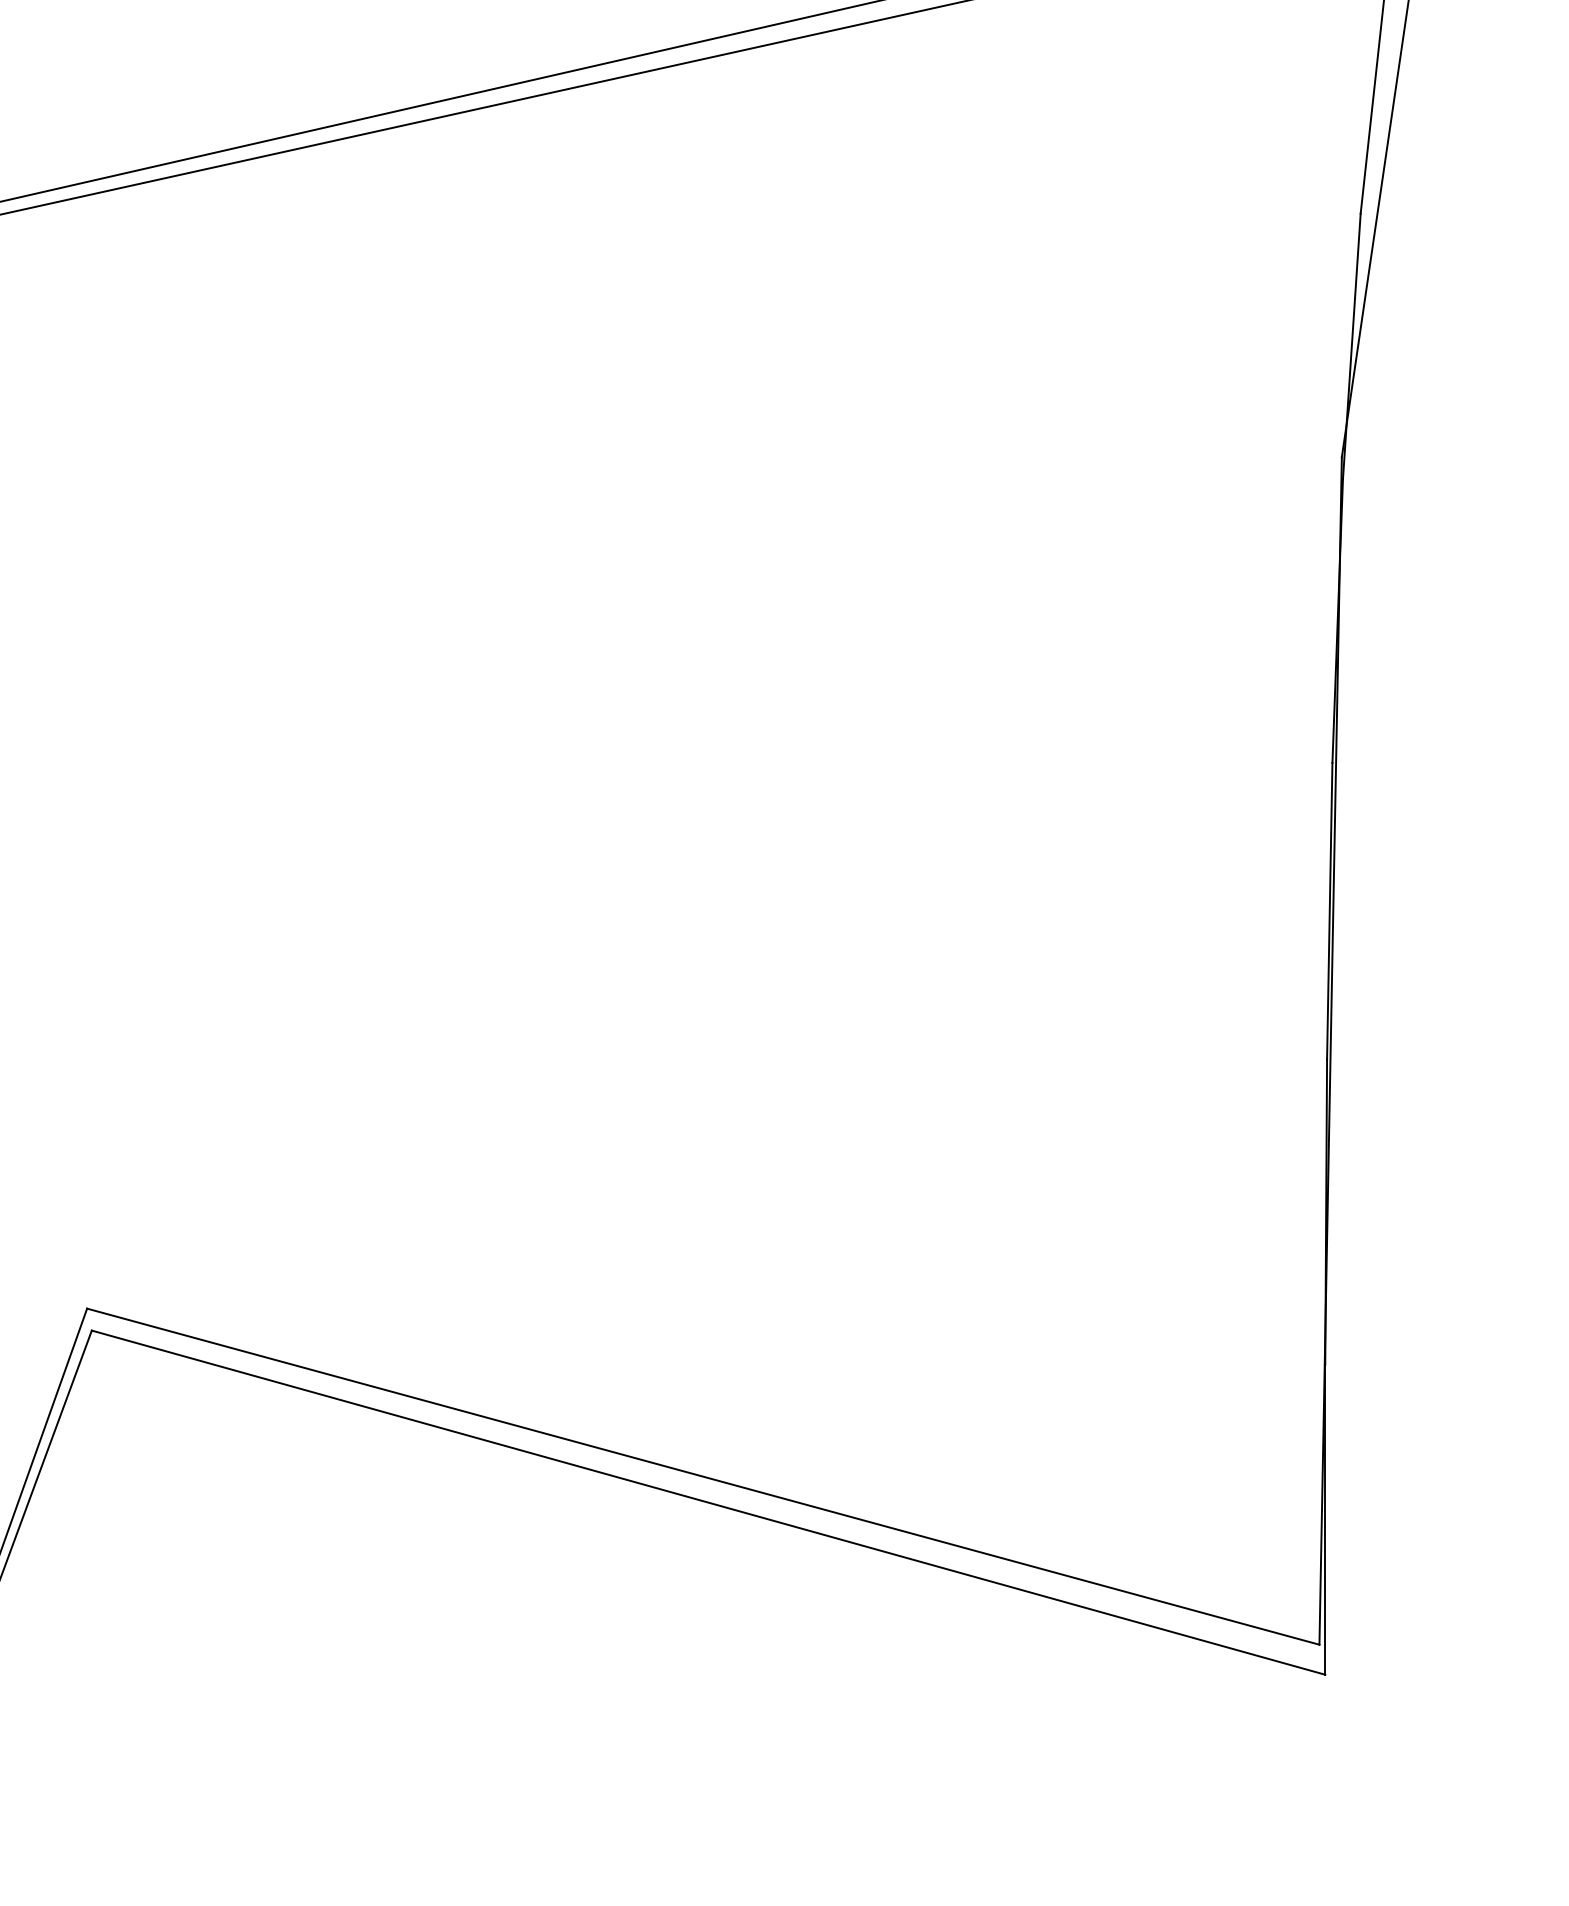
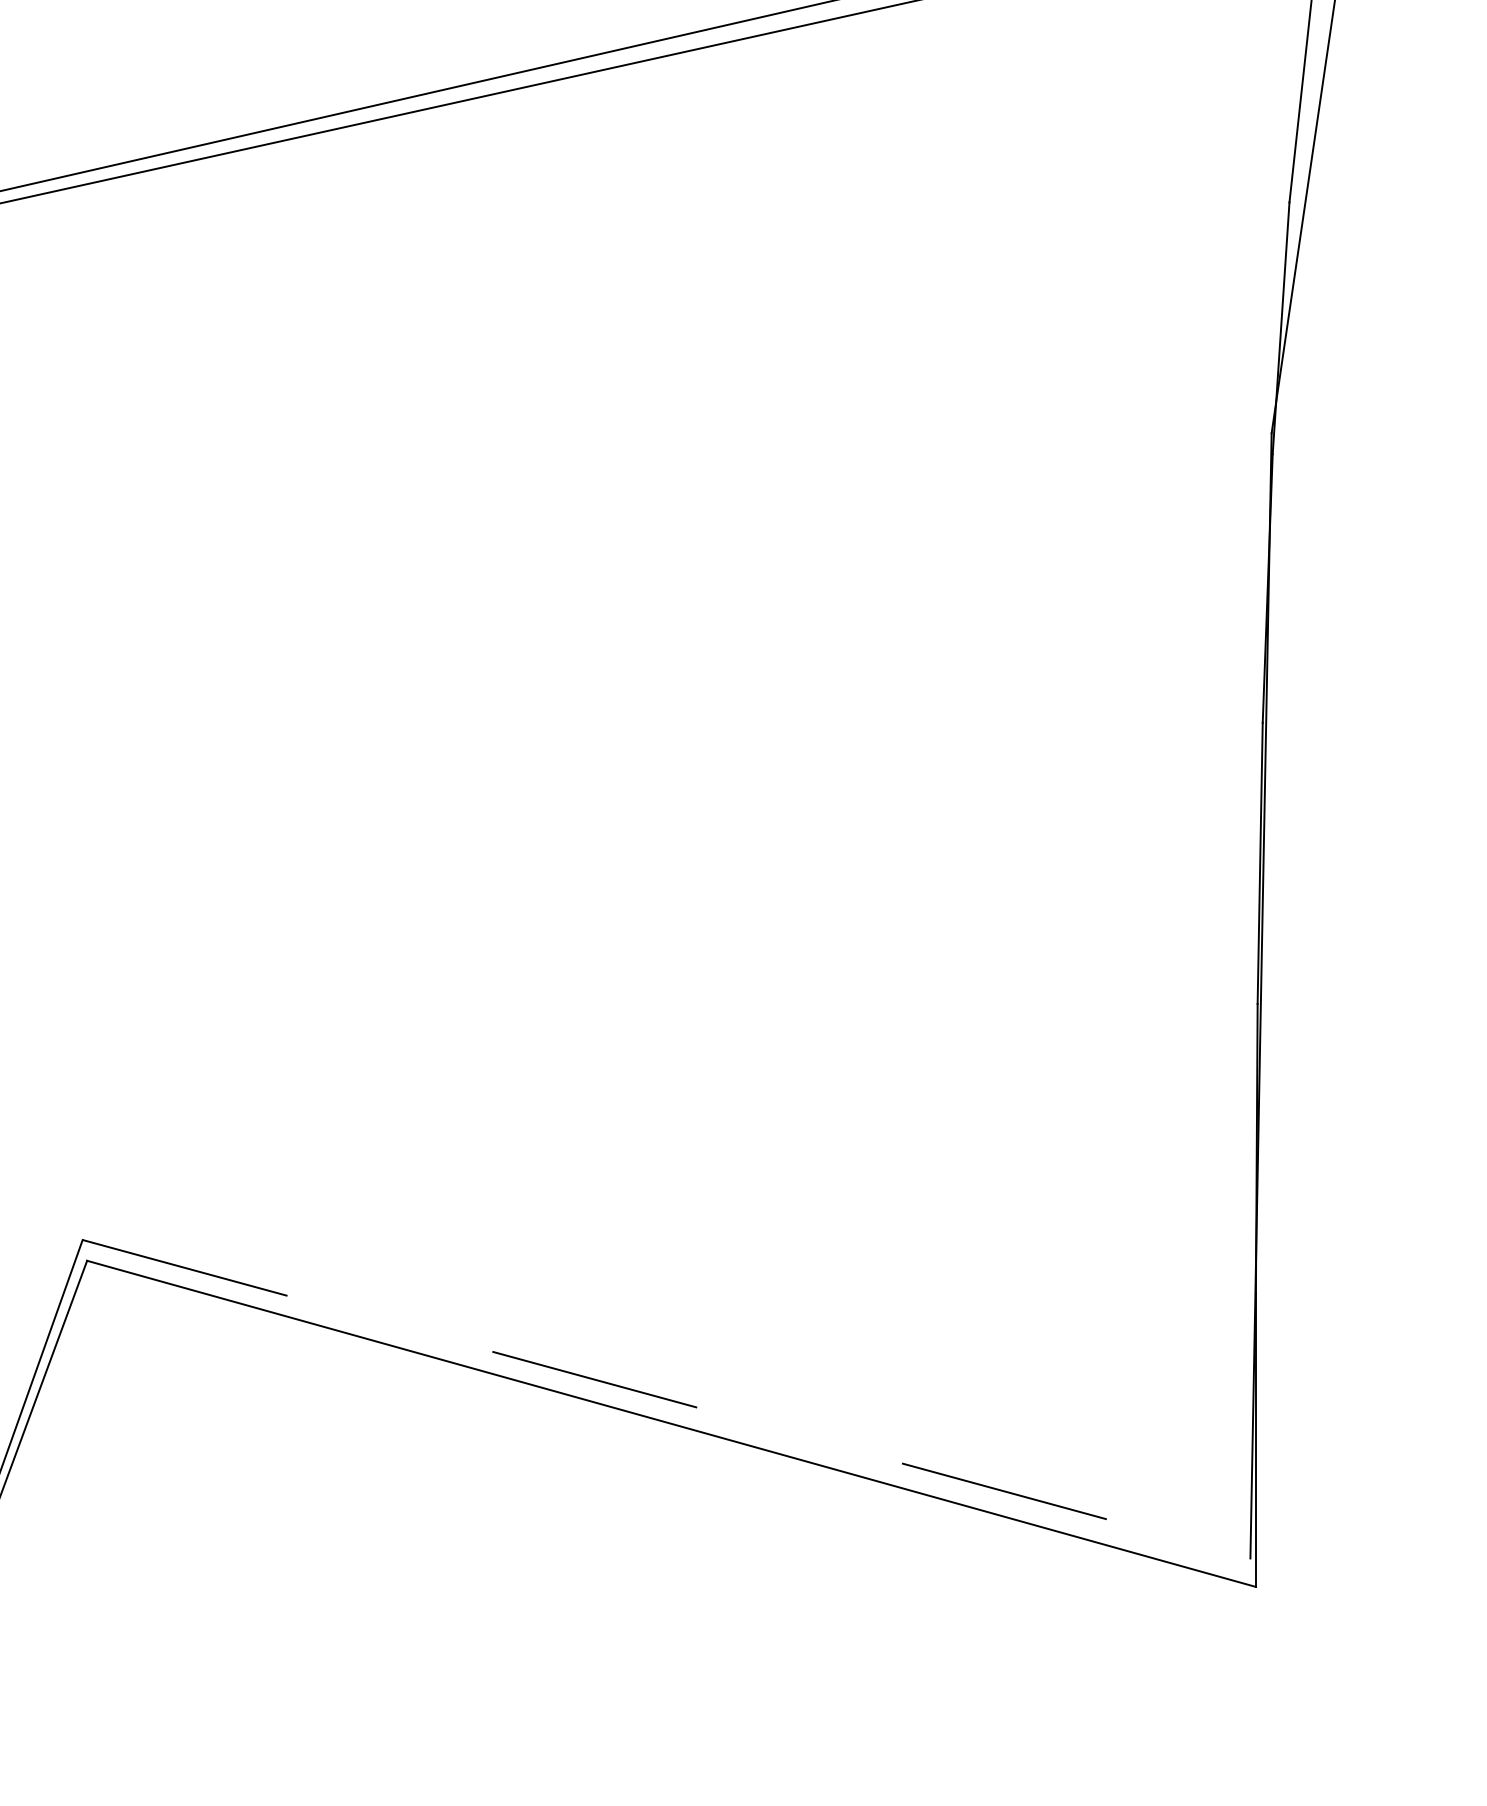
line: (703, 1476) -> (666, 1399), solid -> dashed

